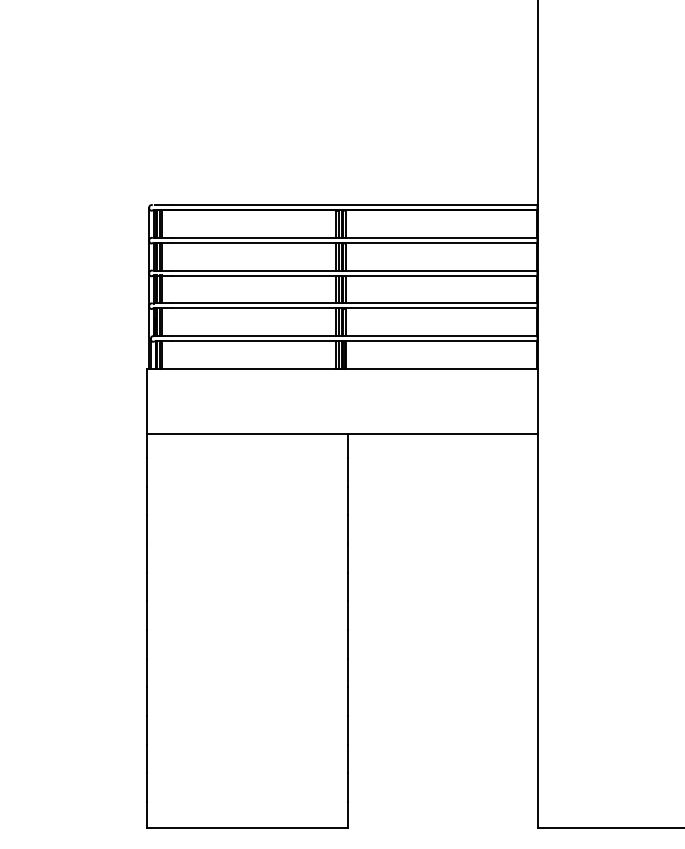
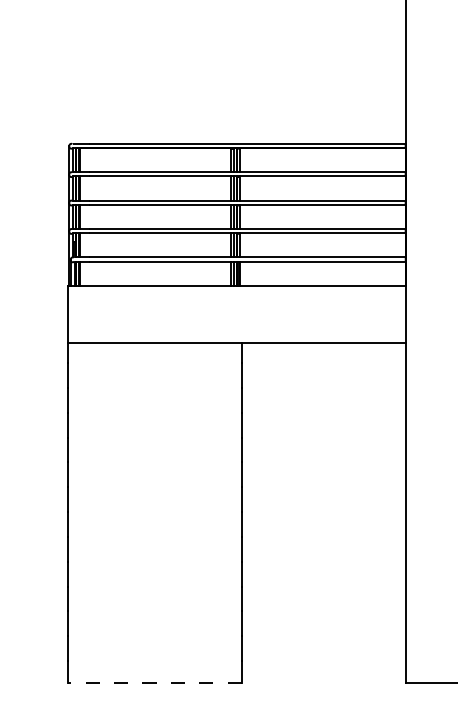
line: (247, 827) -> (154, 683), solid -> dashed

